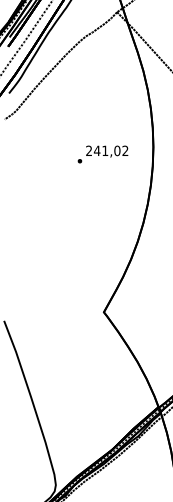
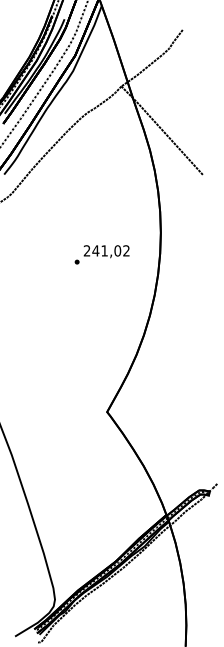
text: (102, 154) -> (101, 254), moved

